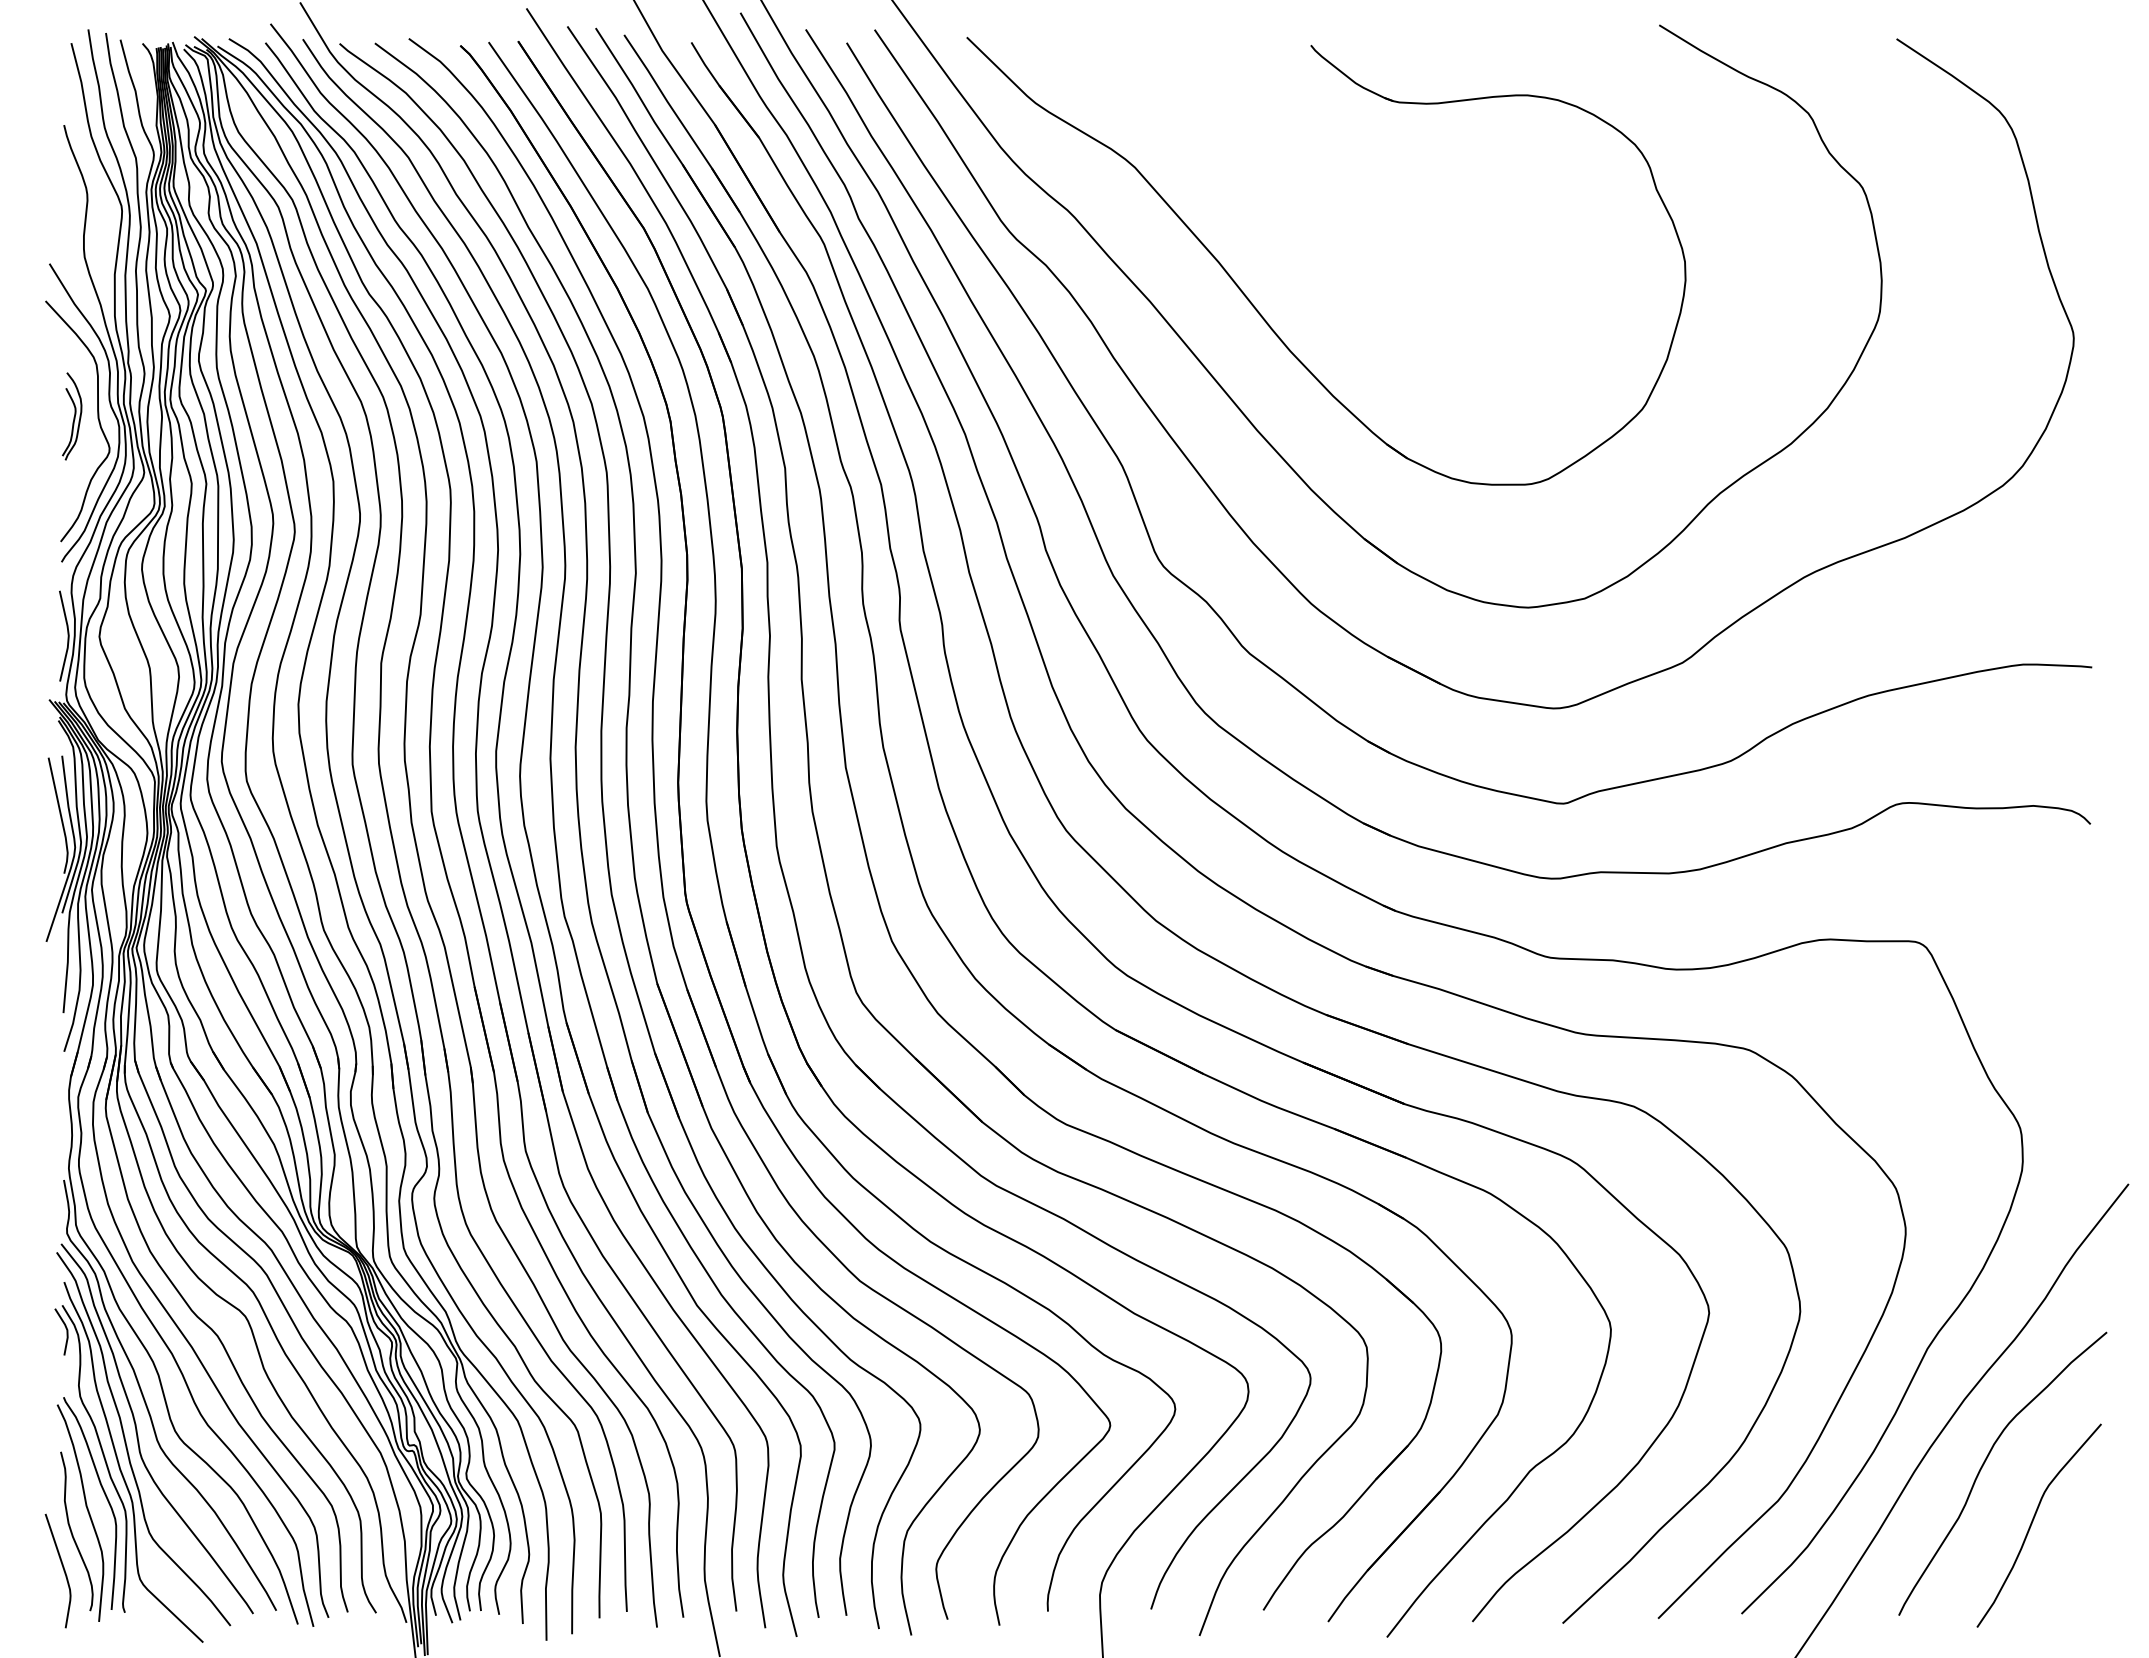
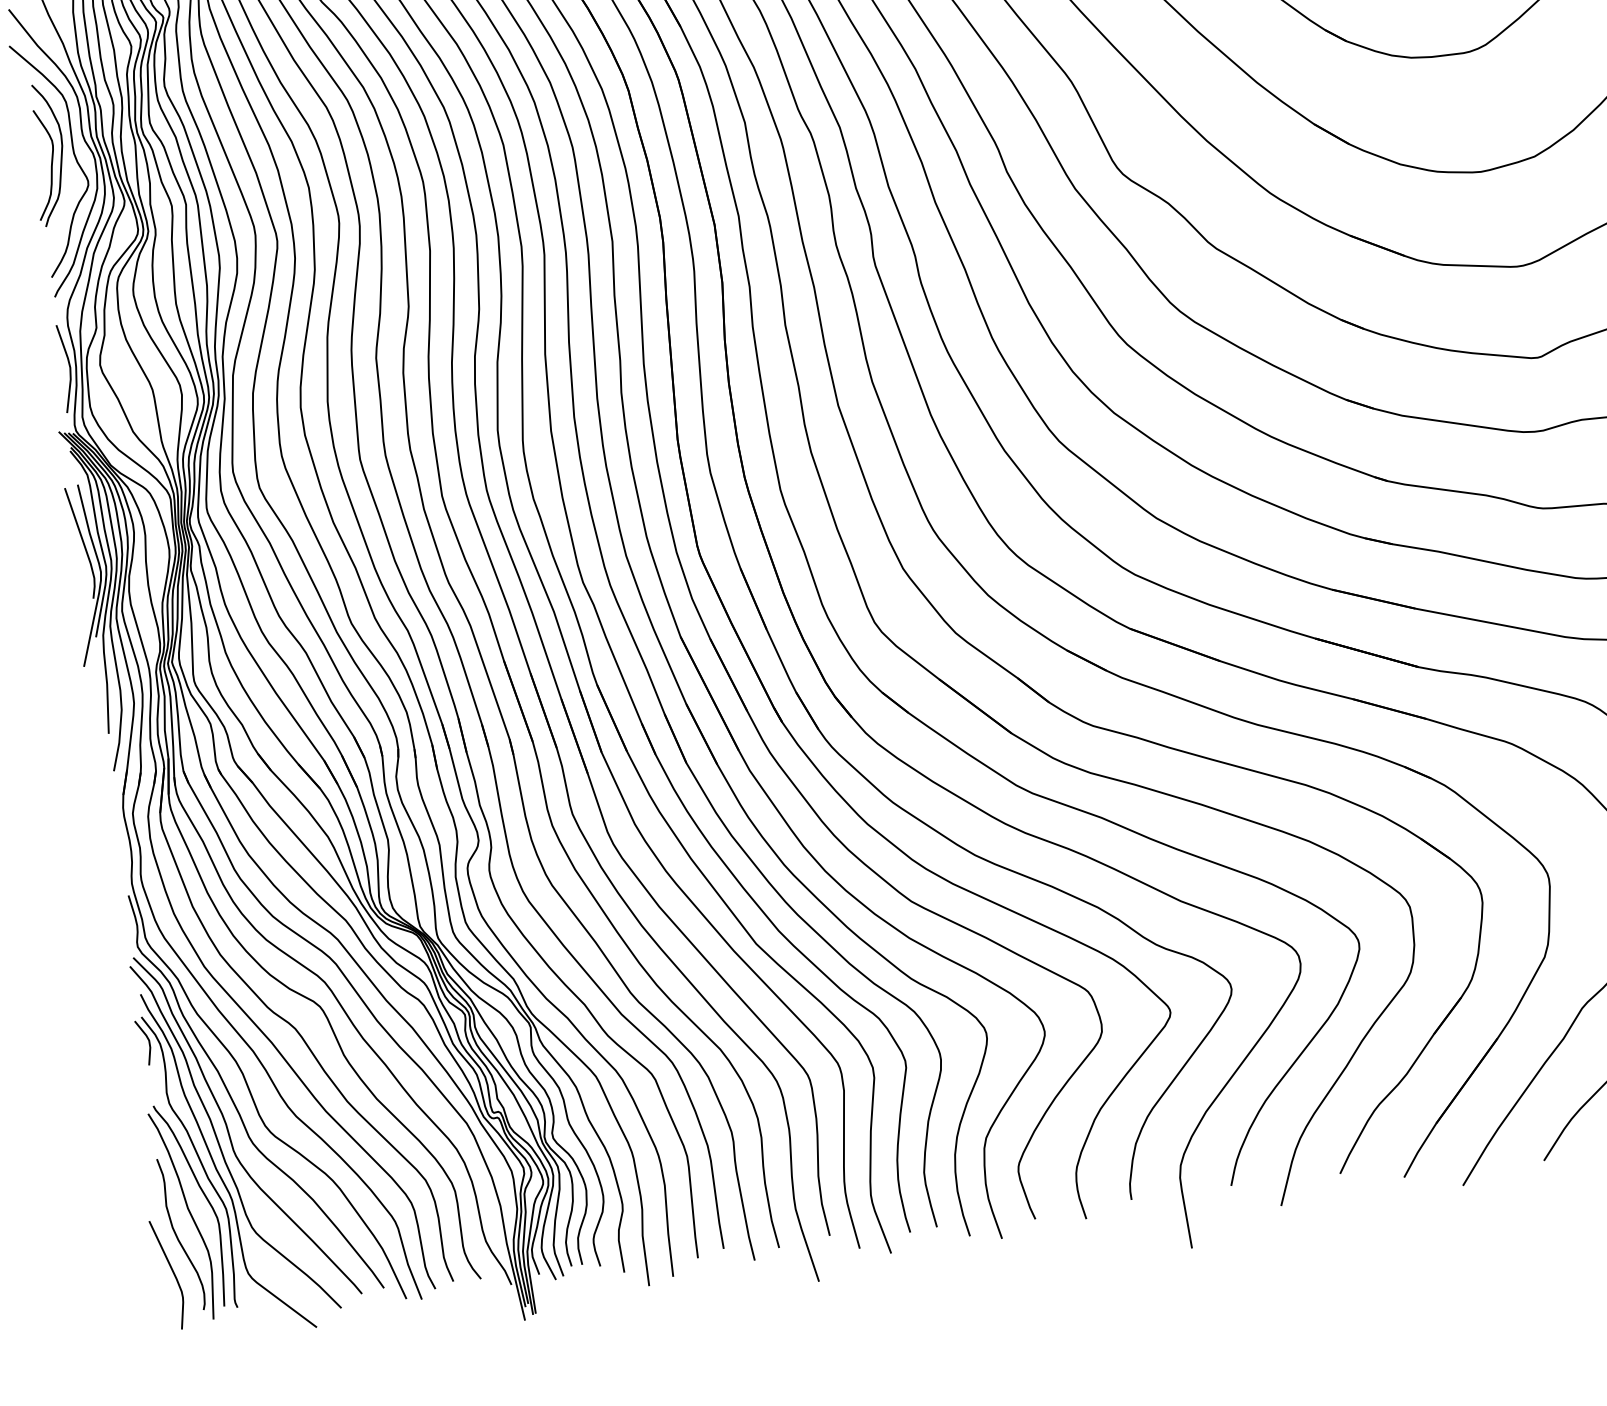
part: (71, 416) -> (47, 154), size x1.67

